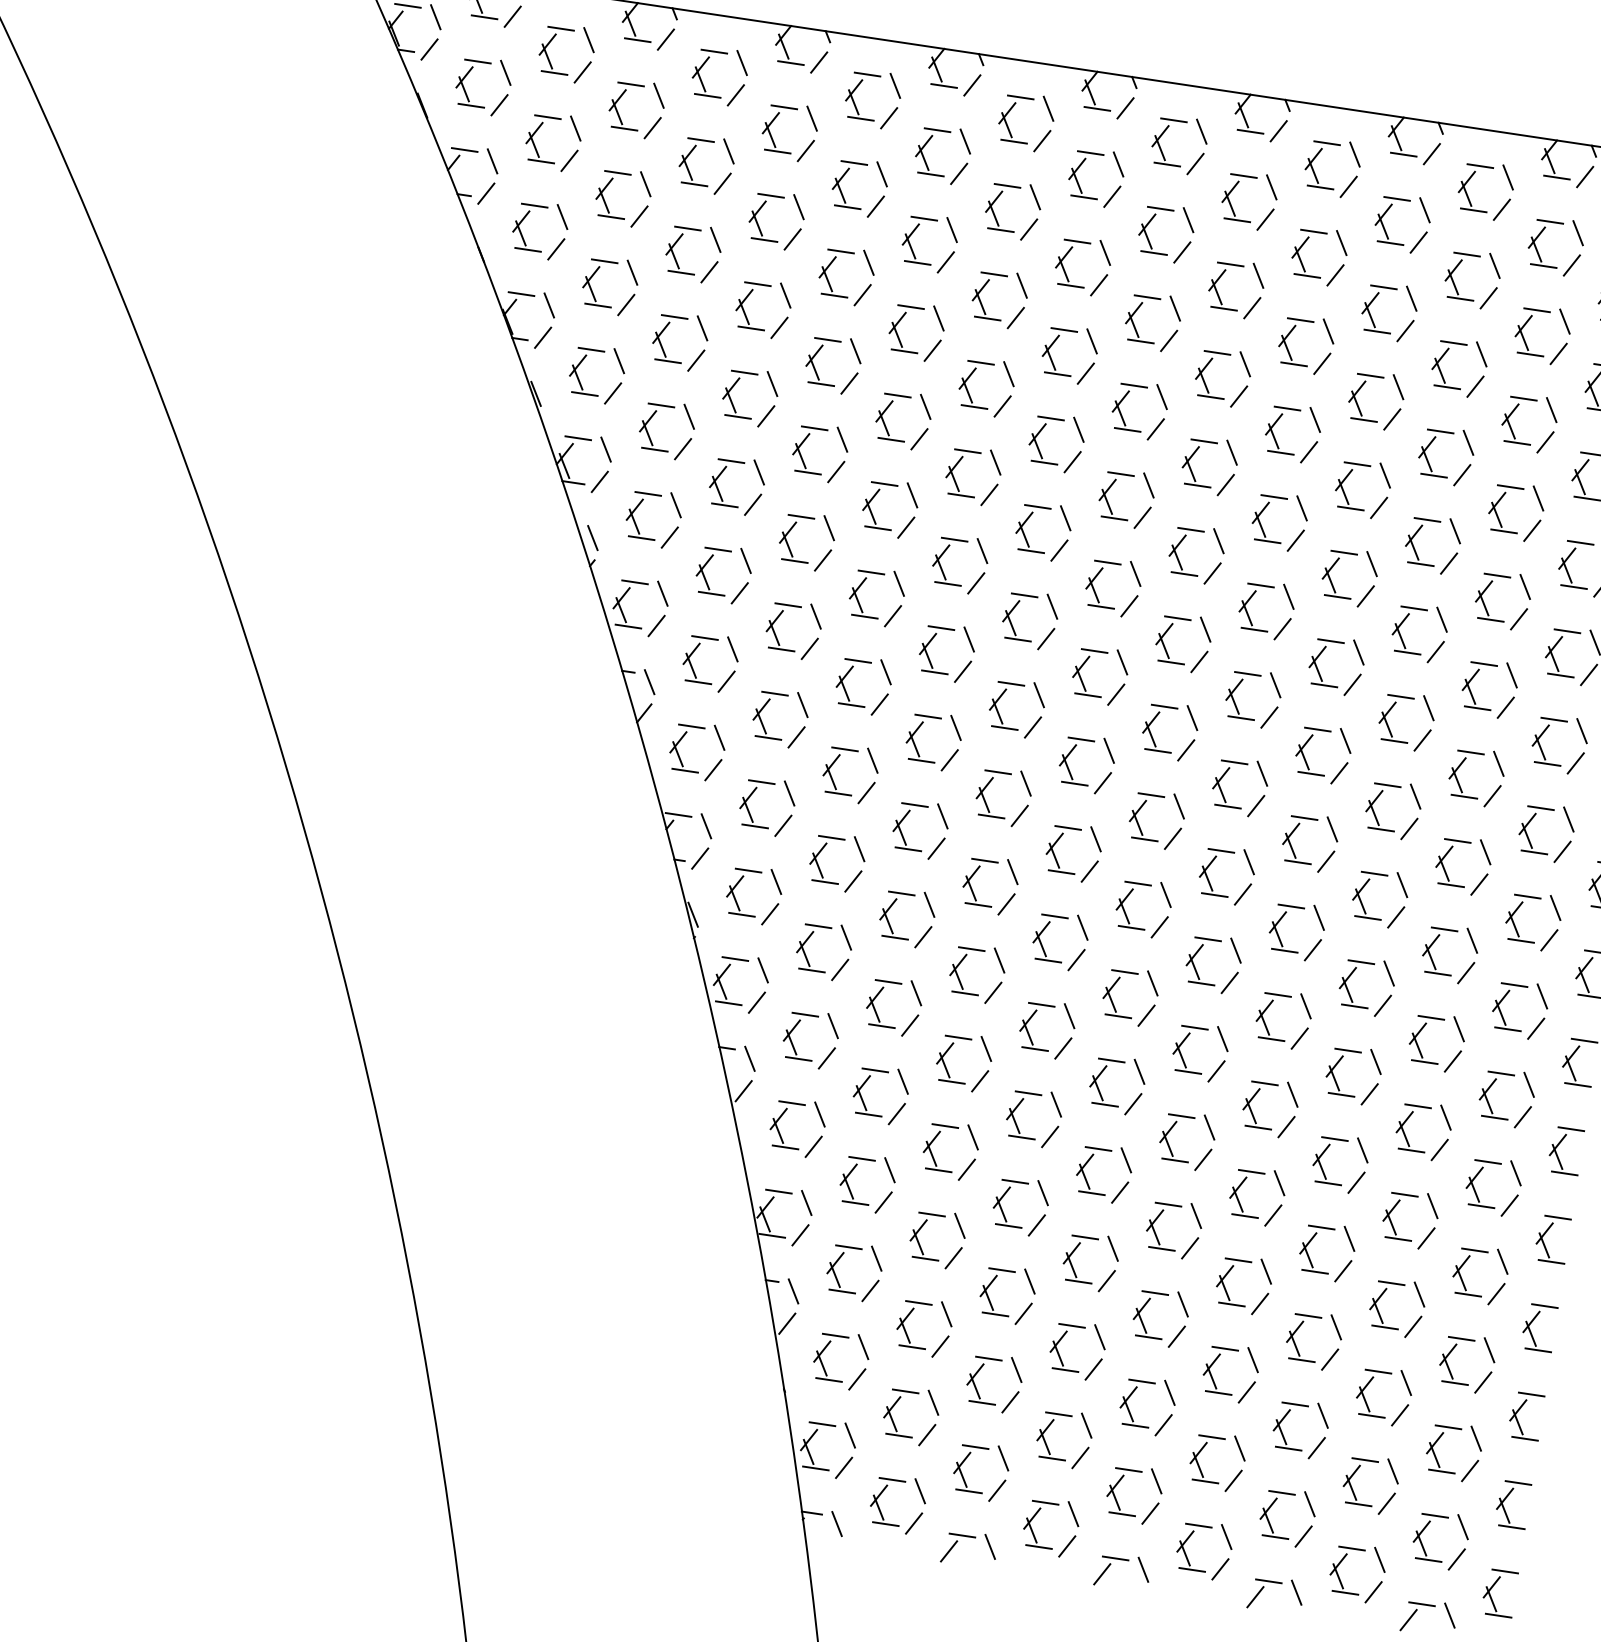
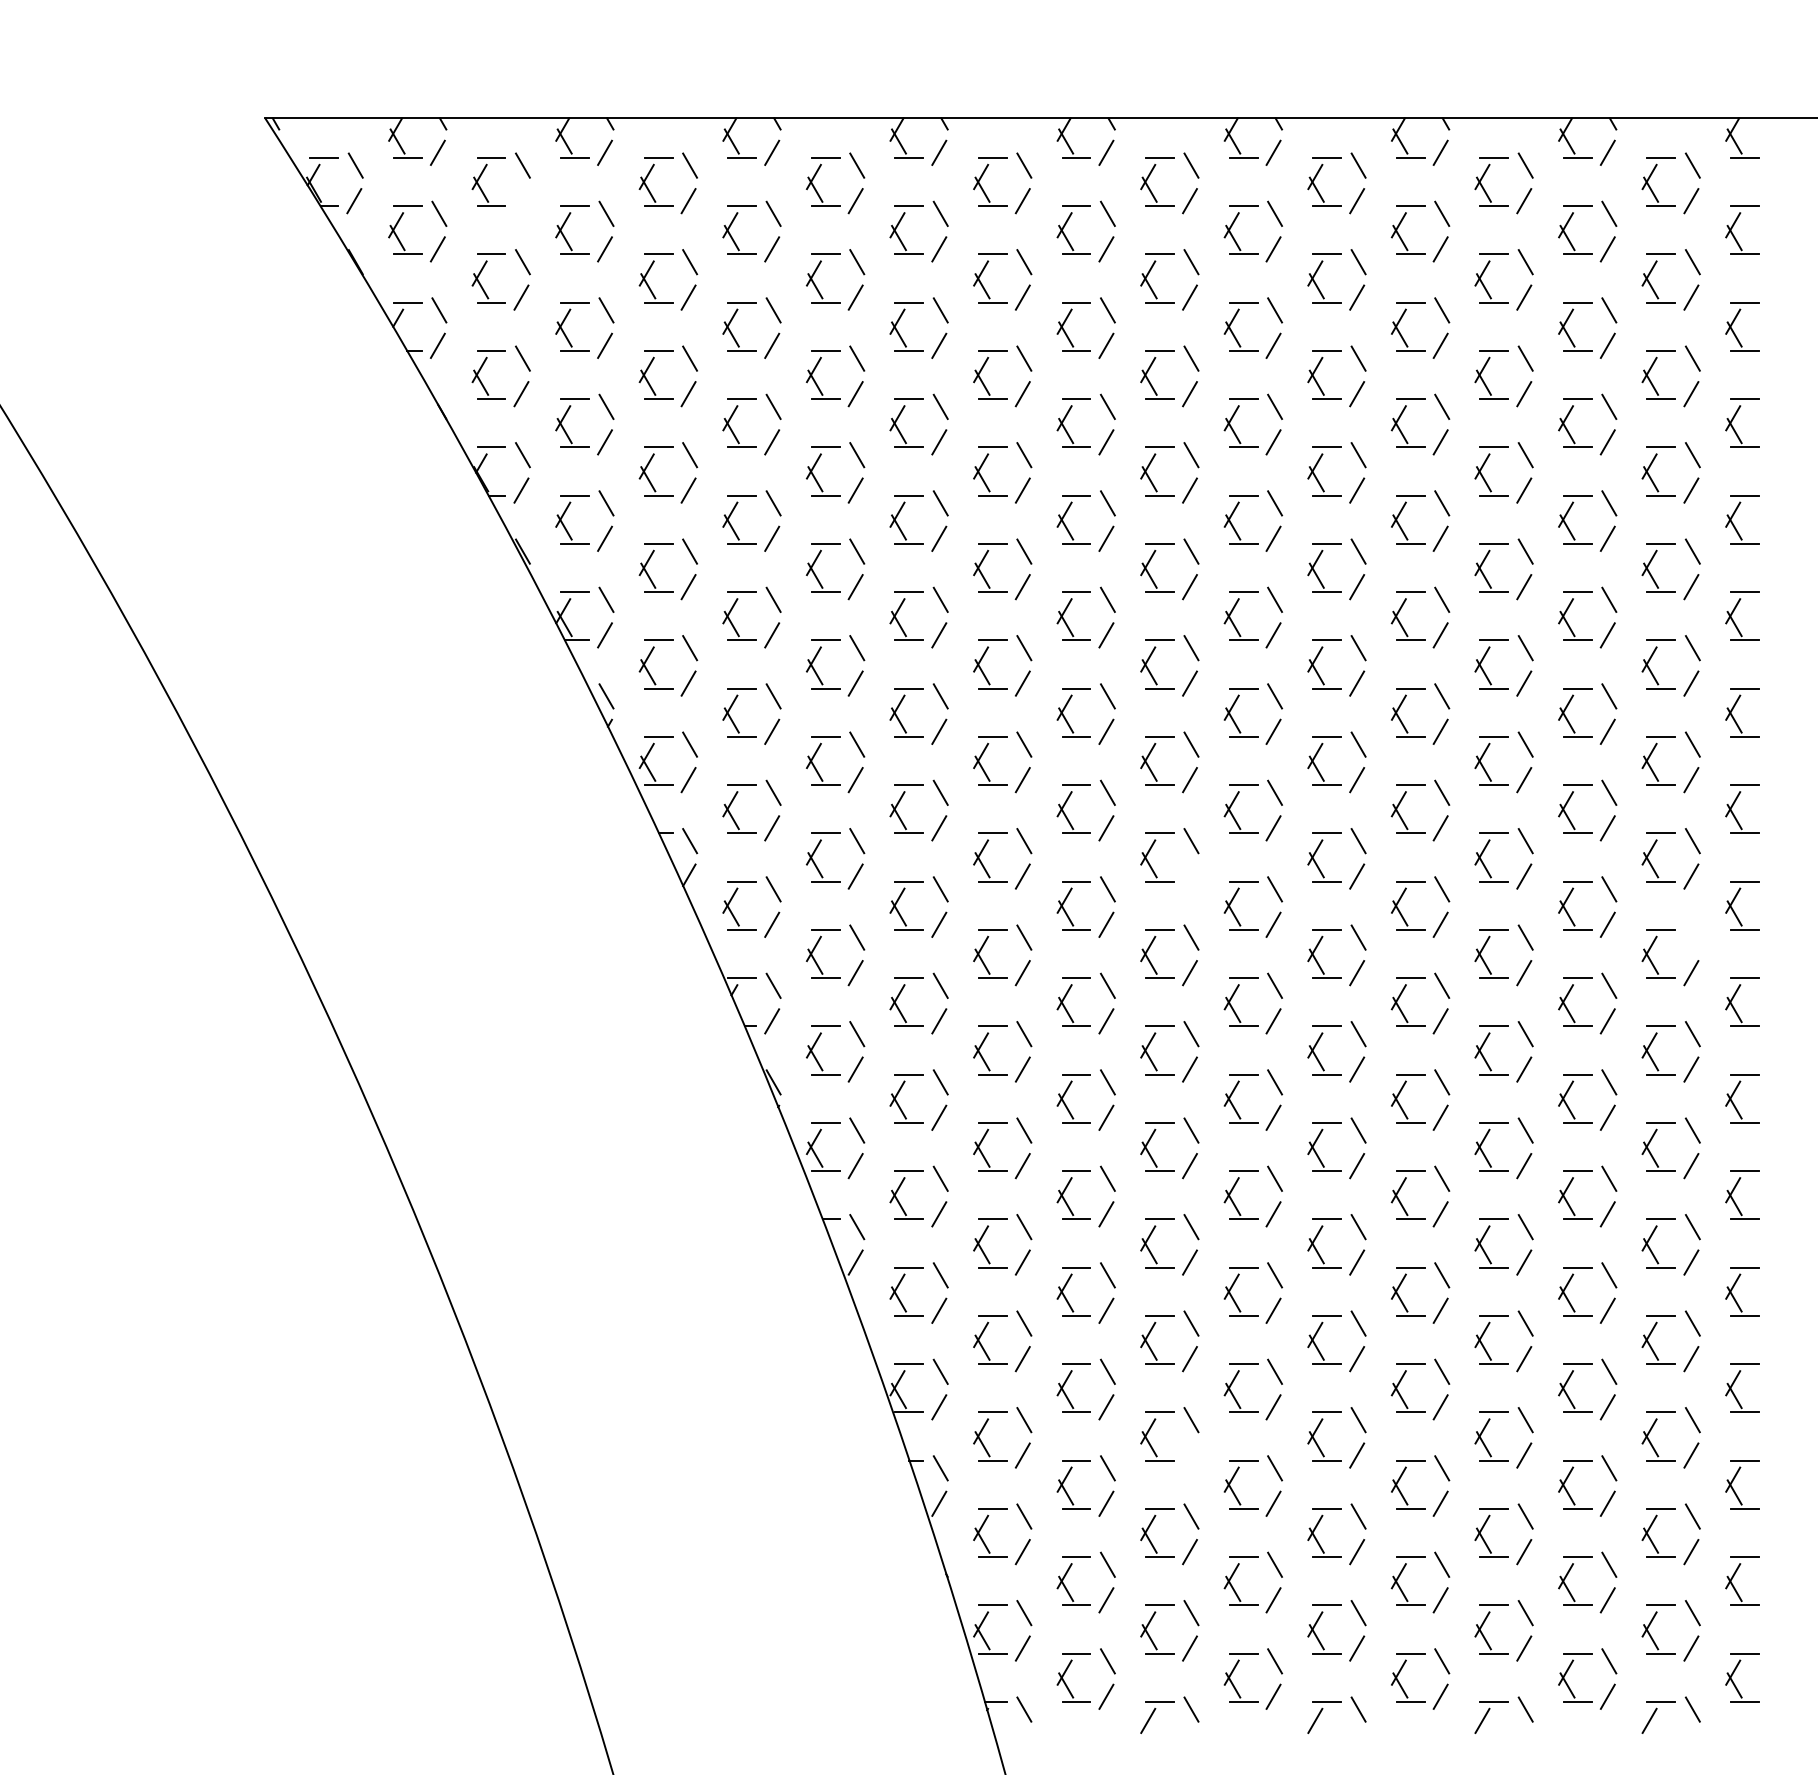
line: (582, 72) -> (521, 201), removed
line: (1102, 783) -> (1189, 876), removed
line: (1555, 907) -> (1692, 937), removed
line: (1023, 1313) -> (1189, 1455), removed

